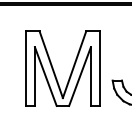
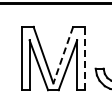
line: (74, 65) -> (63, 55), solid -> dashed
line: (100, 68) -> (85, 58), solid -> dashed

